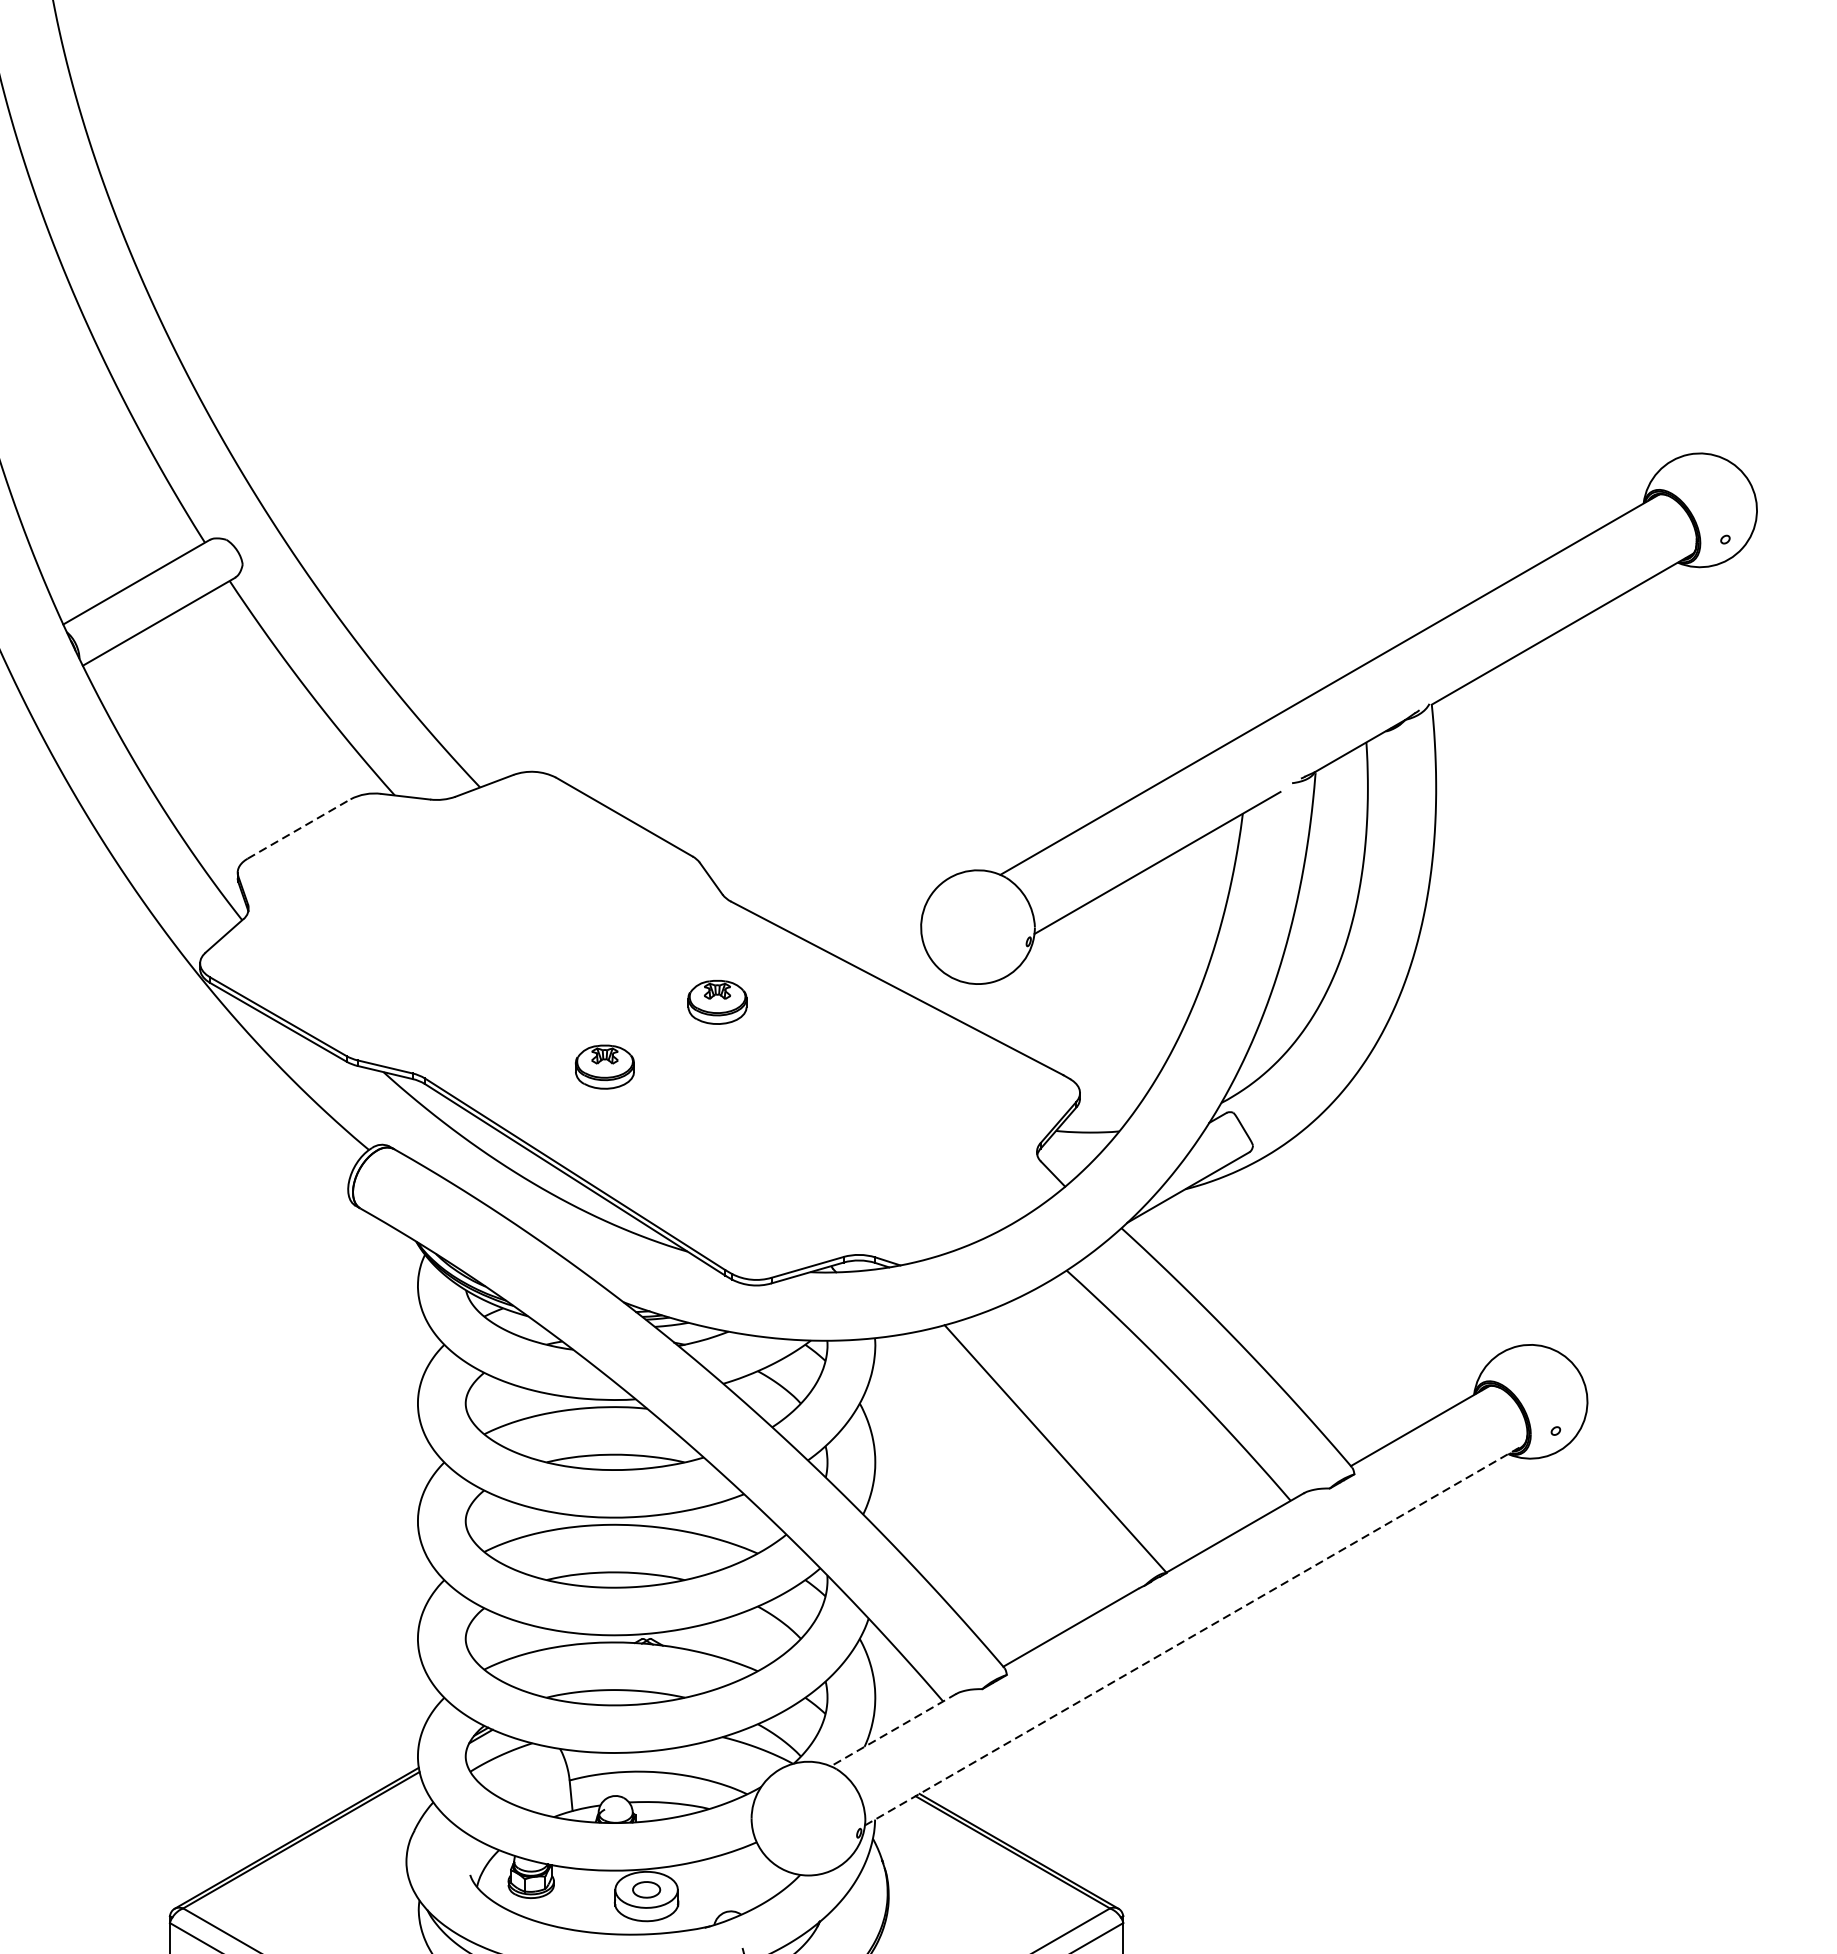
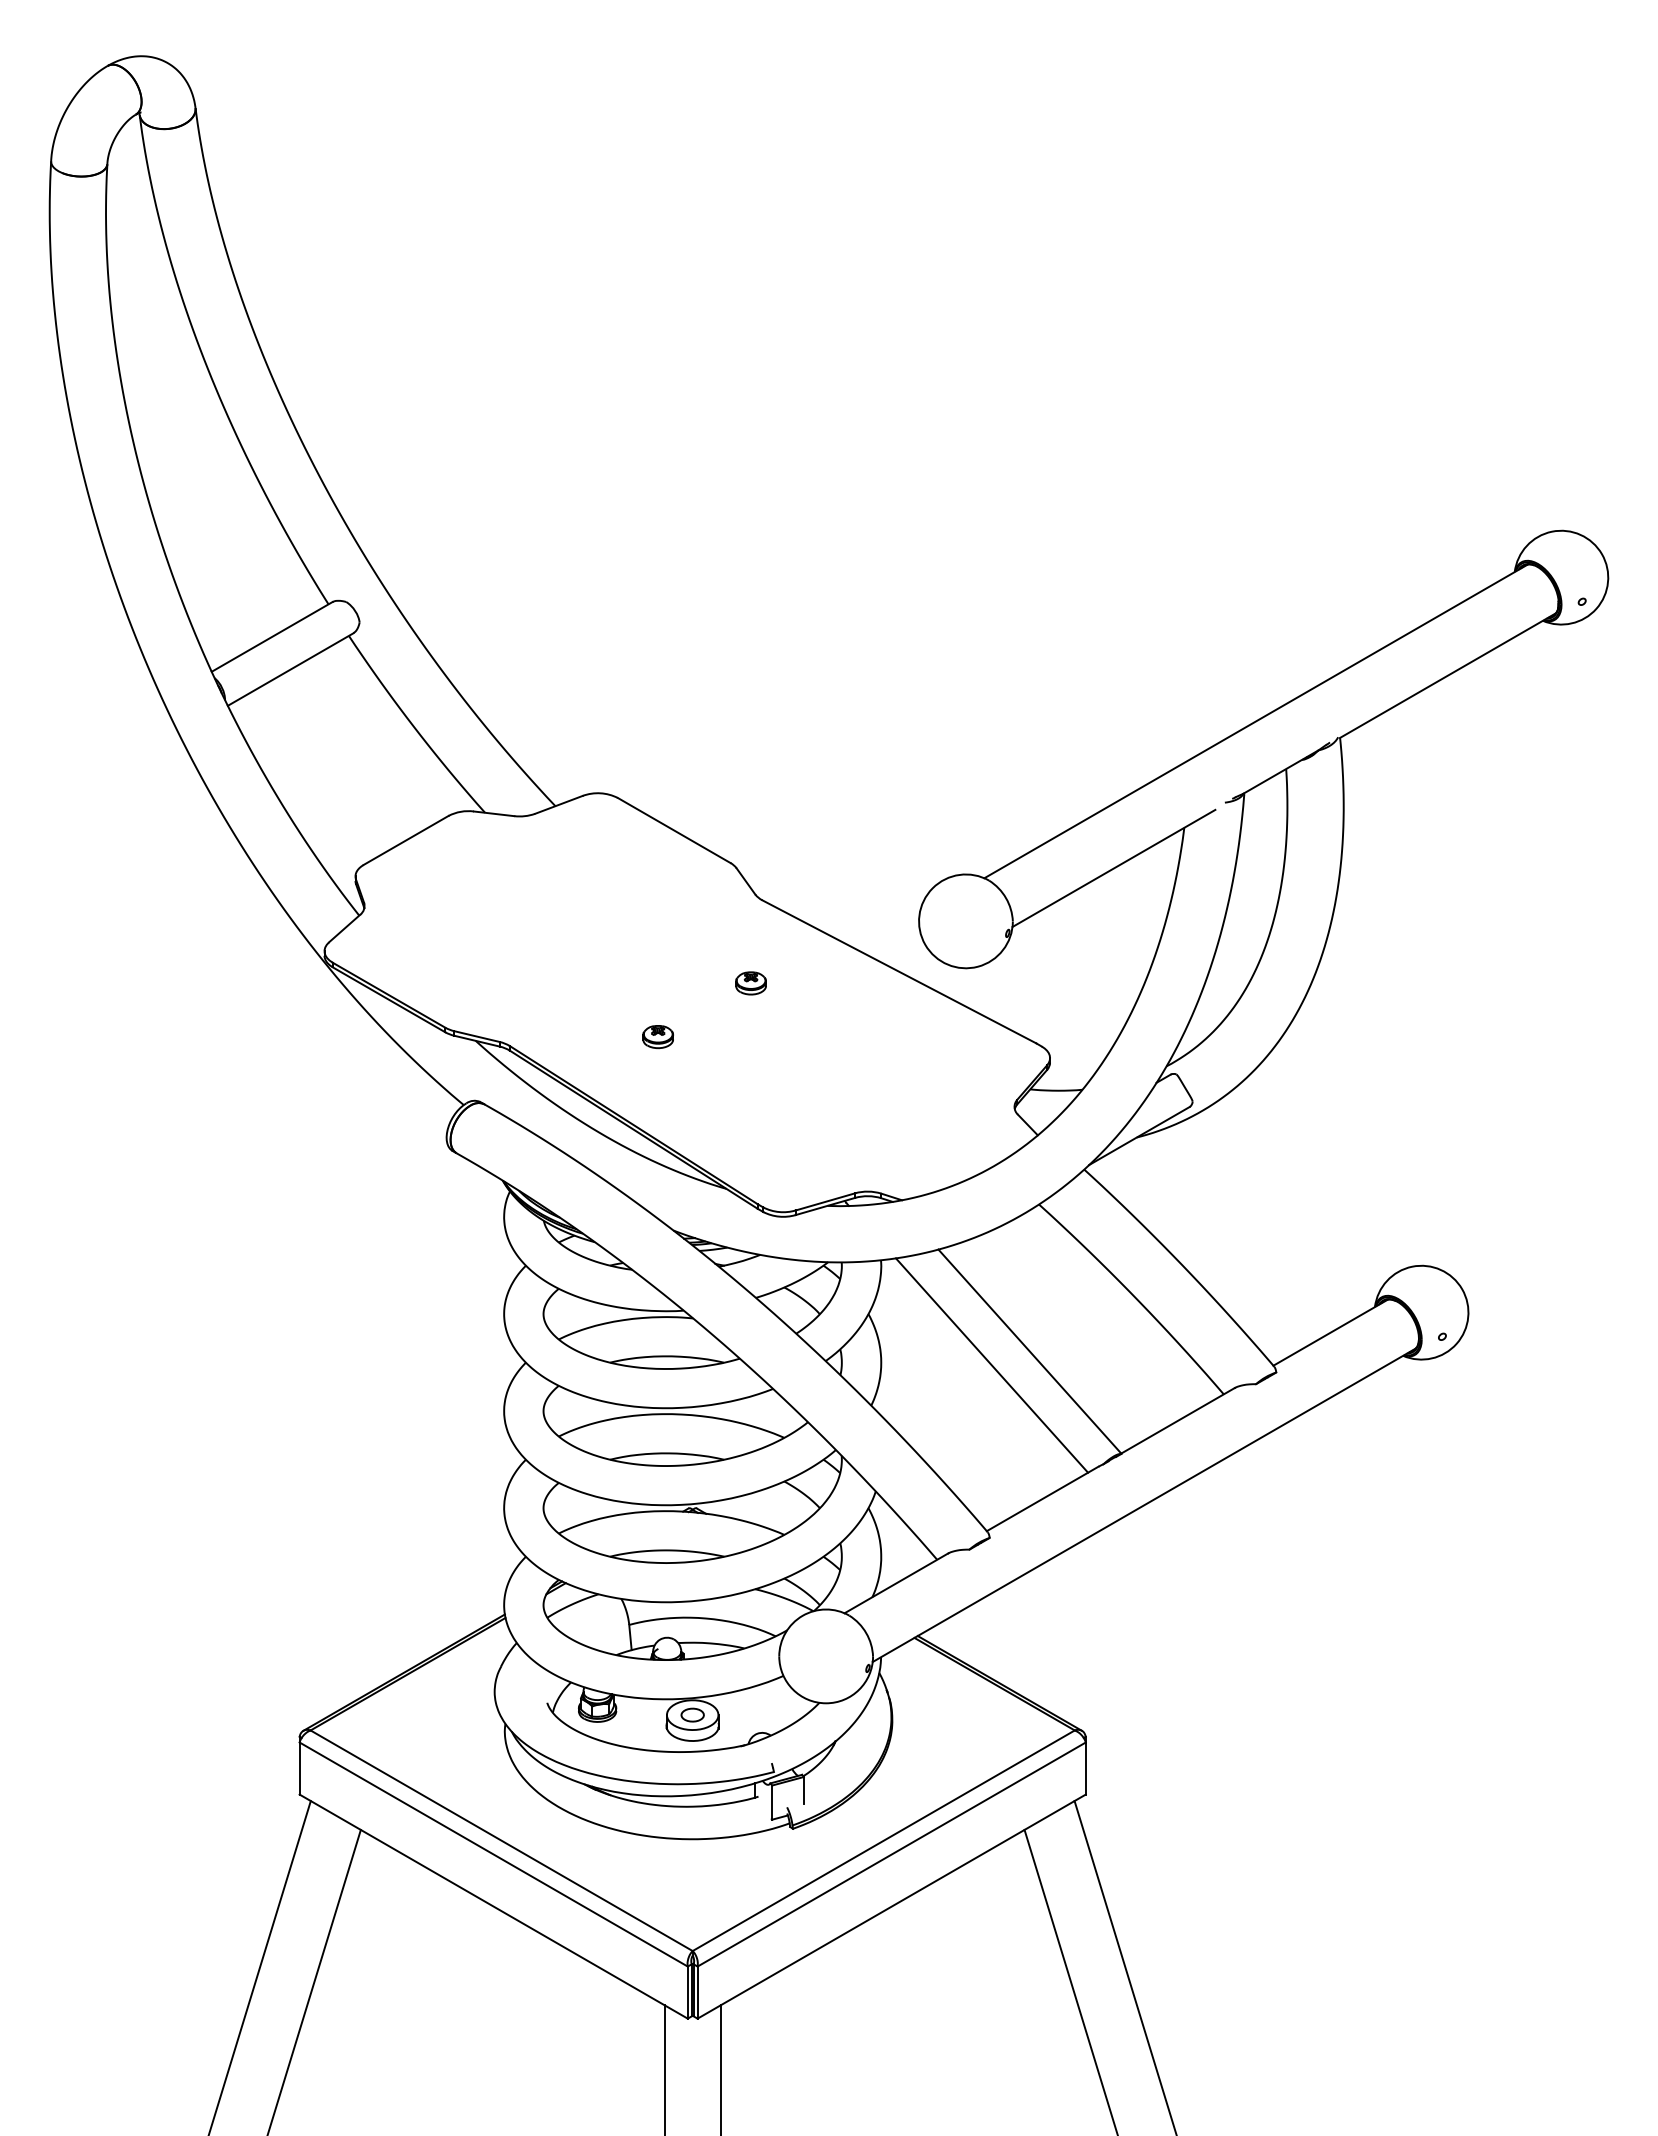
line: (299, 829) -> (406, 840), dashed -> solid
part: (716, 1002) -> (750, 983), size x0.62
part: (603, 1068) -> (657, 1037), size x0.62
line: (1009, 1465) -> (991, 1365), added
line: (1194, 1635) -> (1144, 1505), dashed -> solid
line: (893, 1730) -> (896, 1583), dashed -> solid

